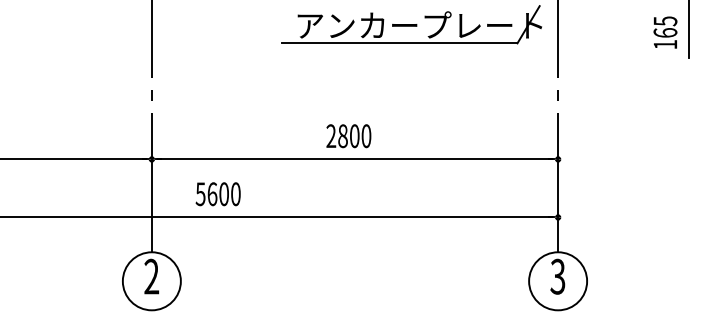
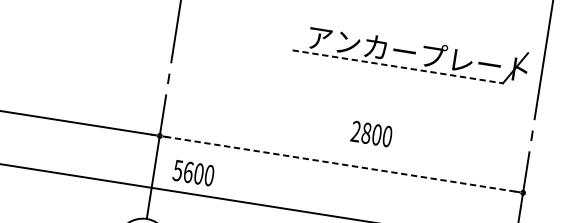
line: (399, 43) -> (397, 66), solid -> dashed
text: (348, 136) -> (371, 134), moved
line: (355, 159) -> (341, 164), solid -> dashed
text: (217, 194) -> (192, 173), moved

